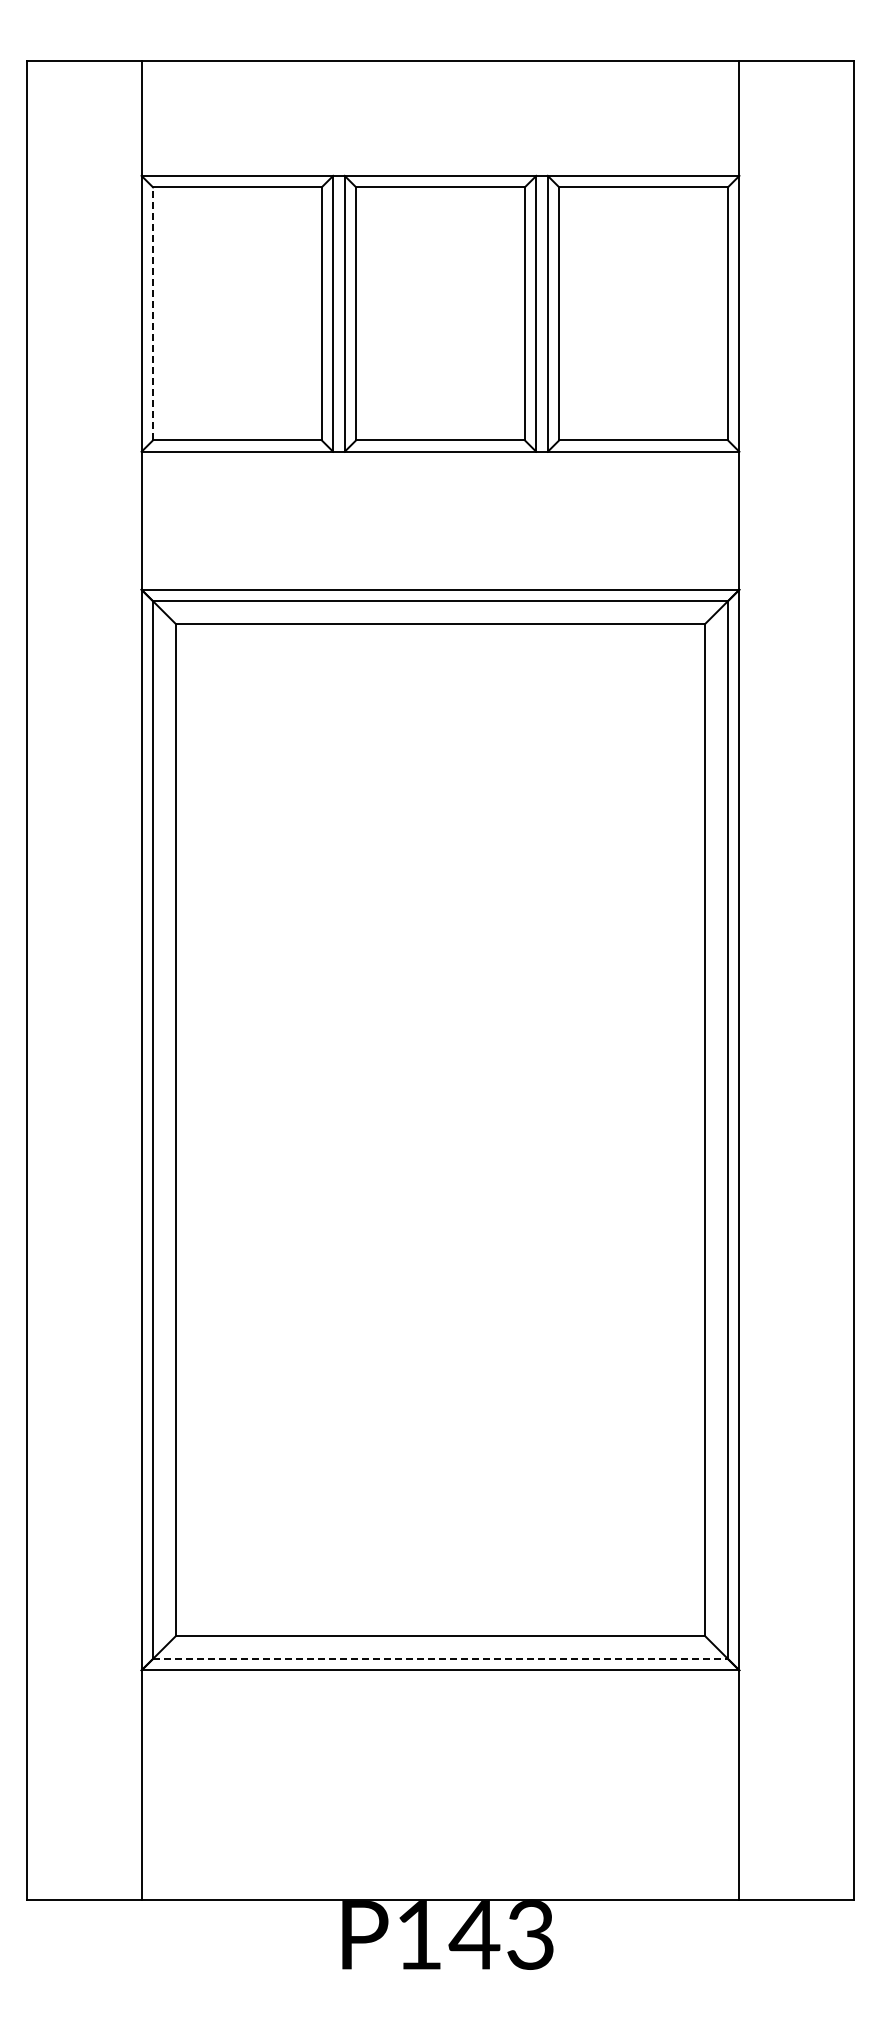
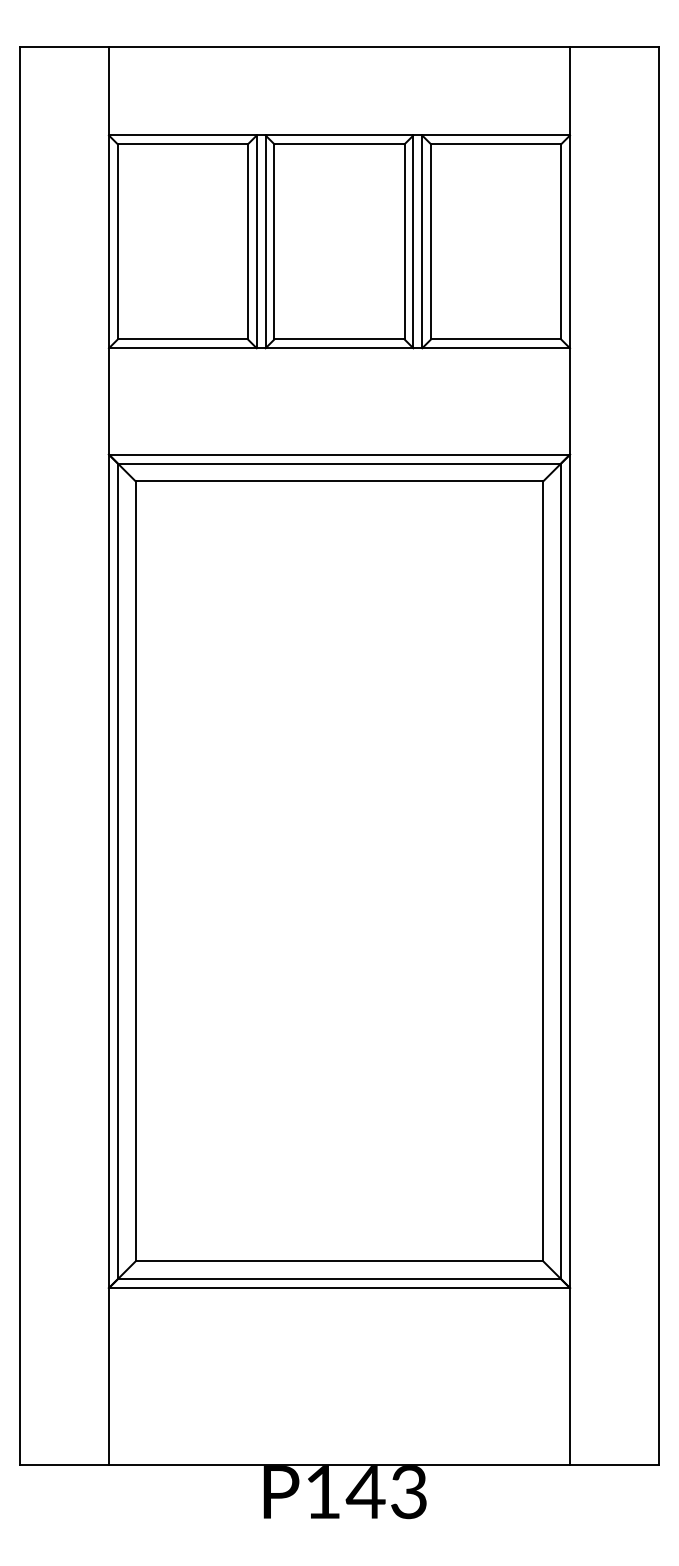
line: (153, 313) -> (118, 241), dashed -> solid
line: (440, 1658) -> (339, 1278), dashed -> solid

